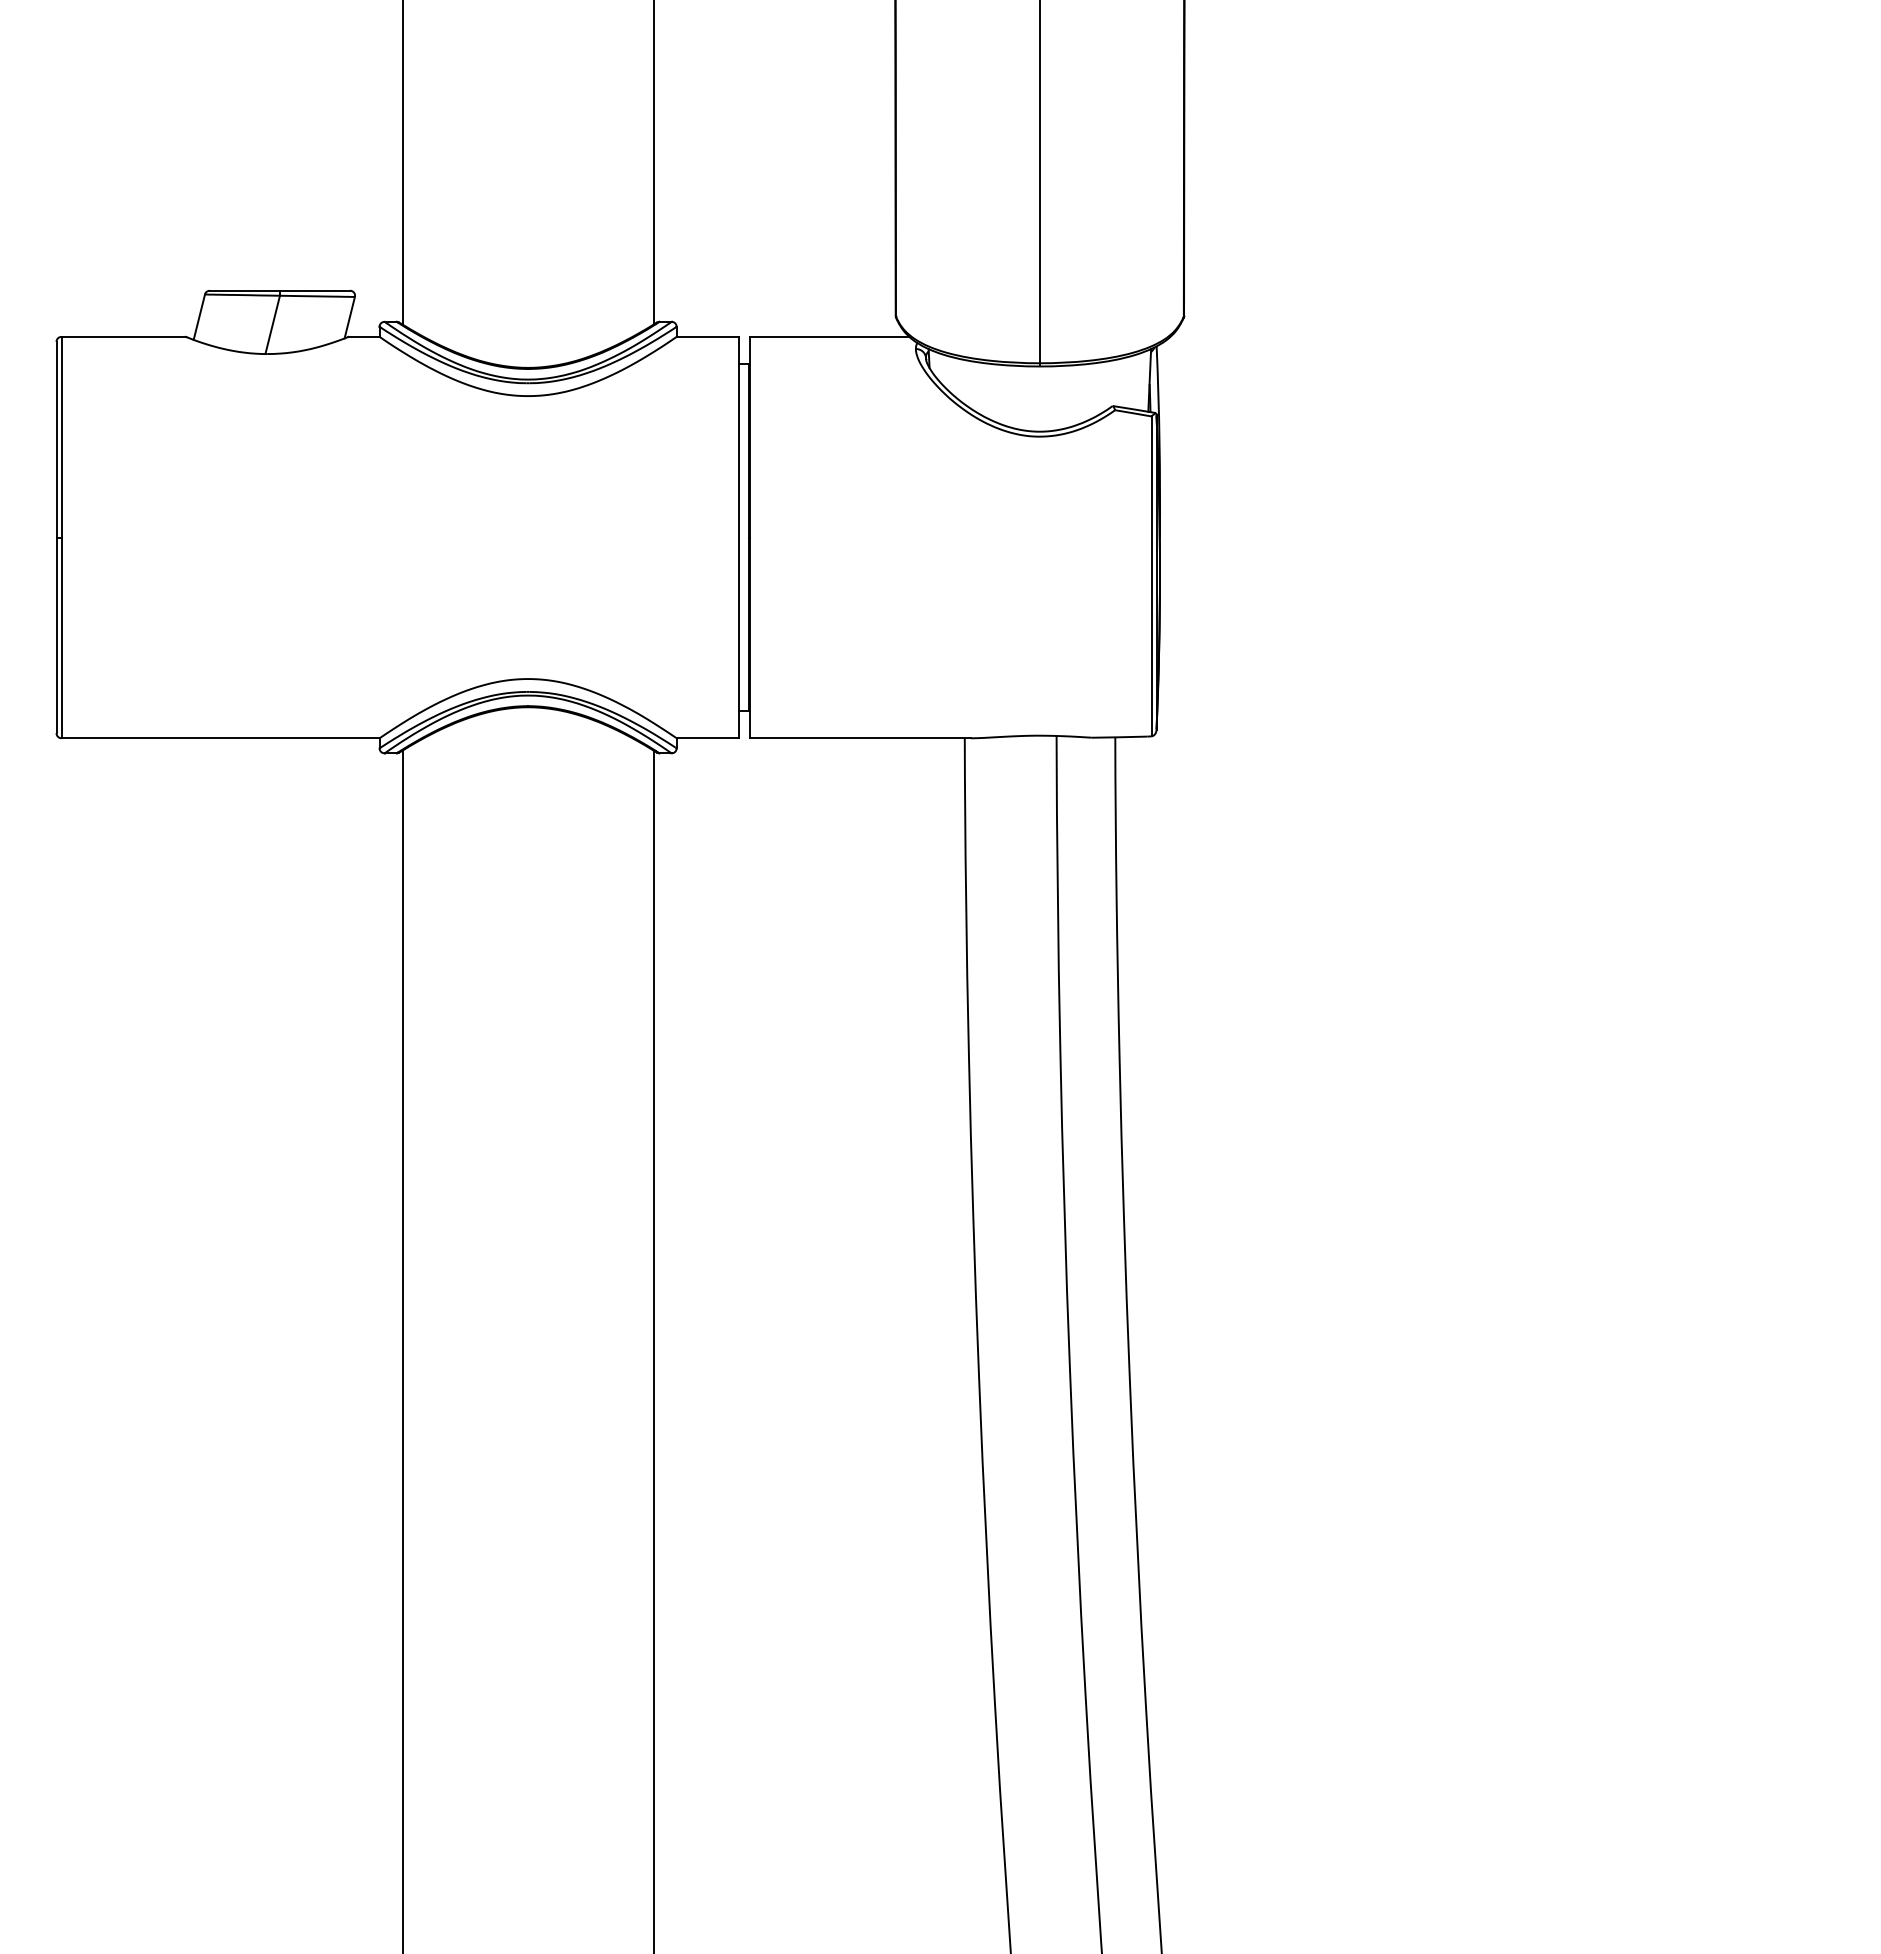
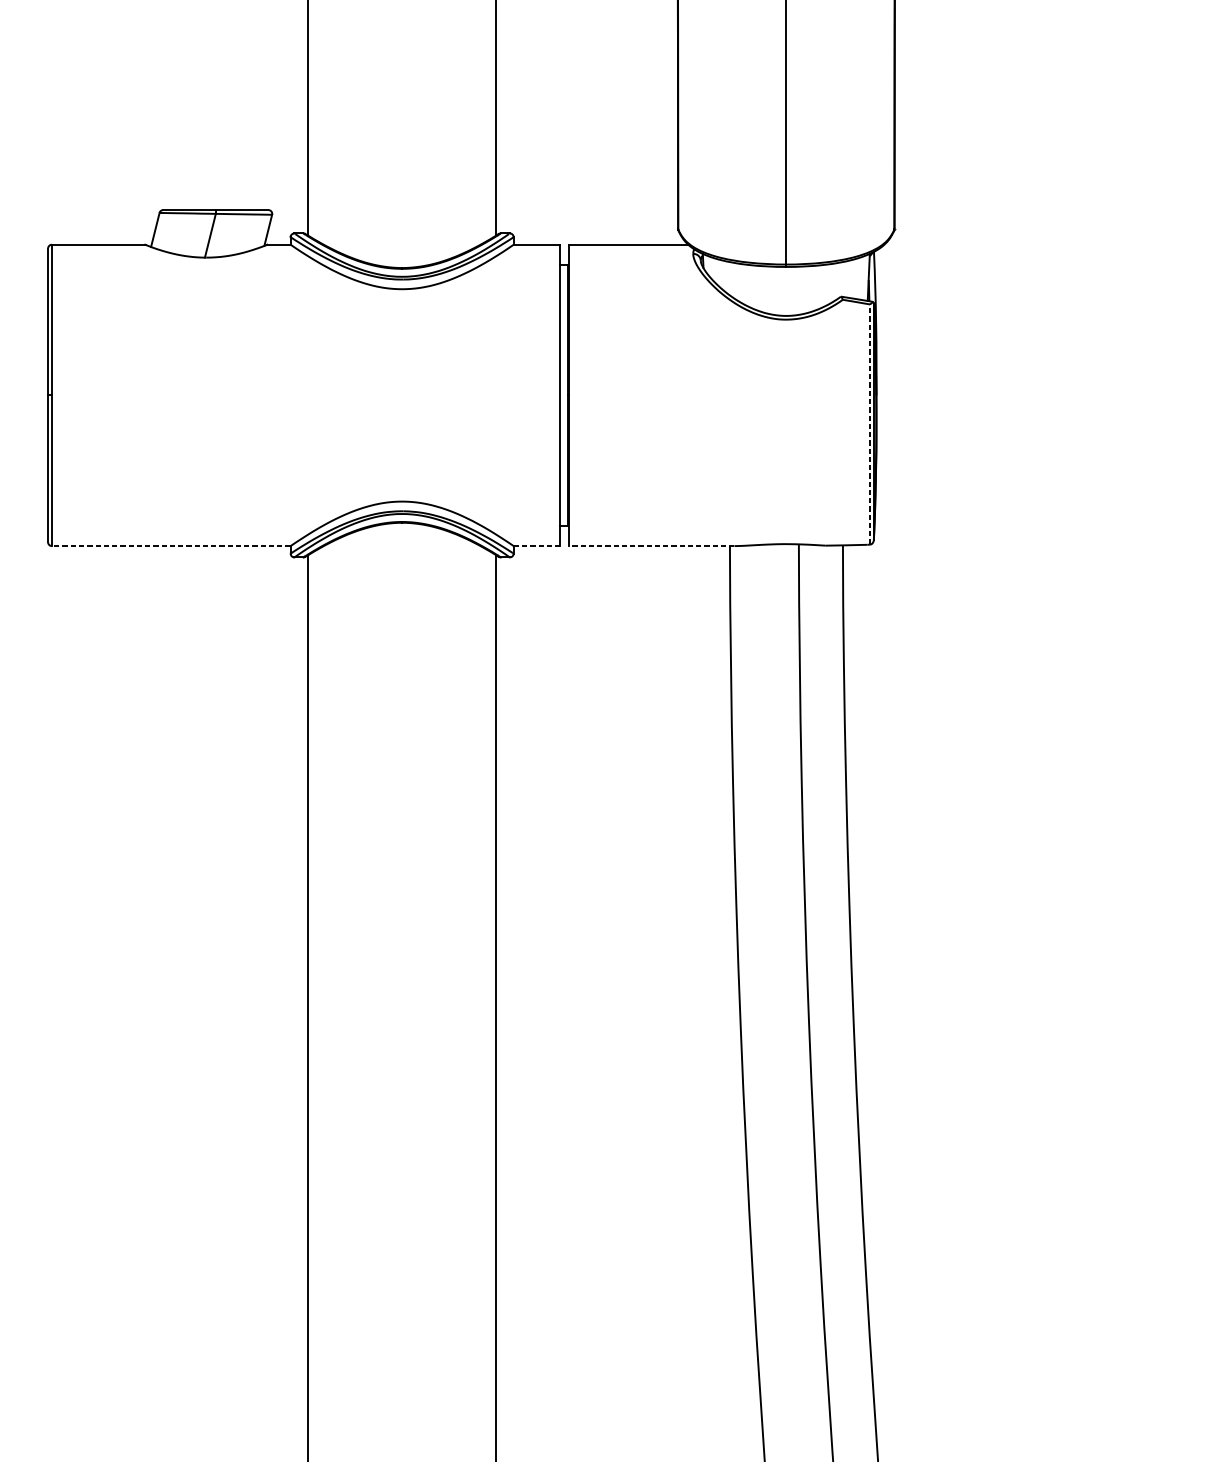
line: (1151, 576) -> (870, 424), solid -> dashed
line: (220, 738) -> (171, 546), solid -> dashed
line: (707, 738) -> (536, 546), solid -> dashed
line: (859, 738) -> (650, 546), solid -> dashed

